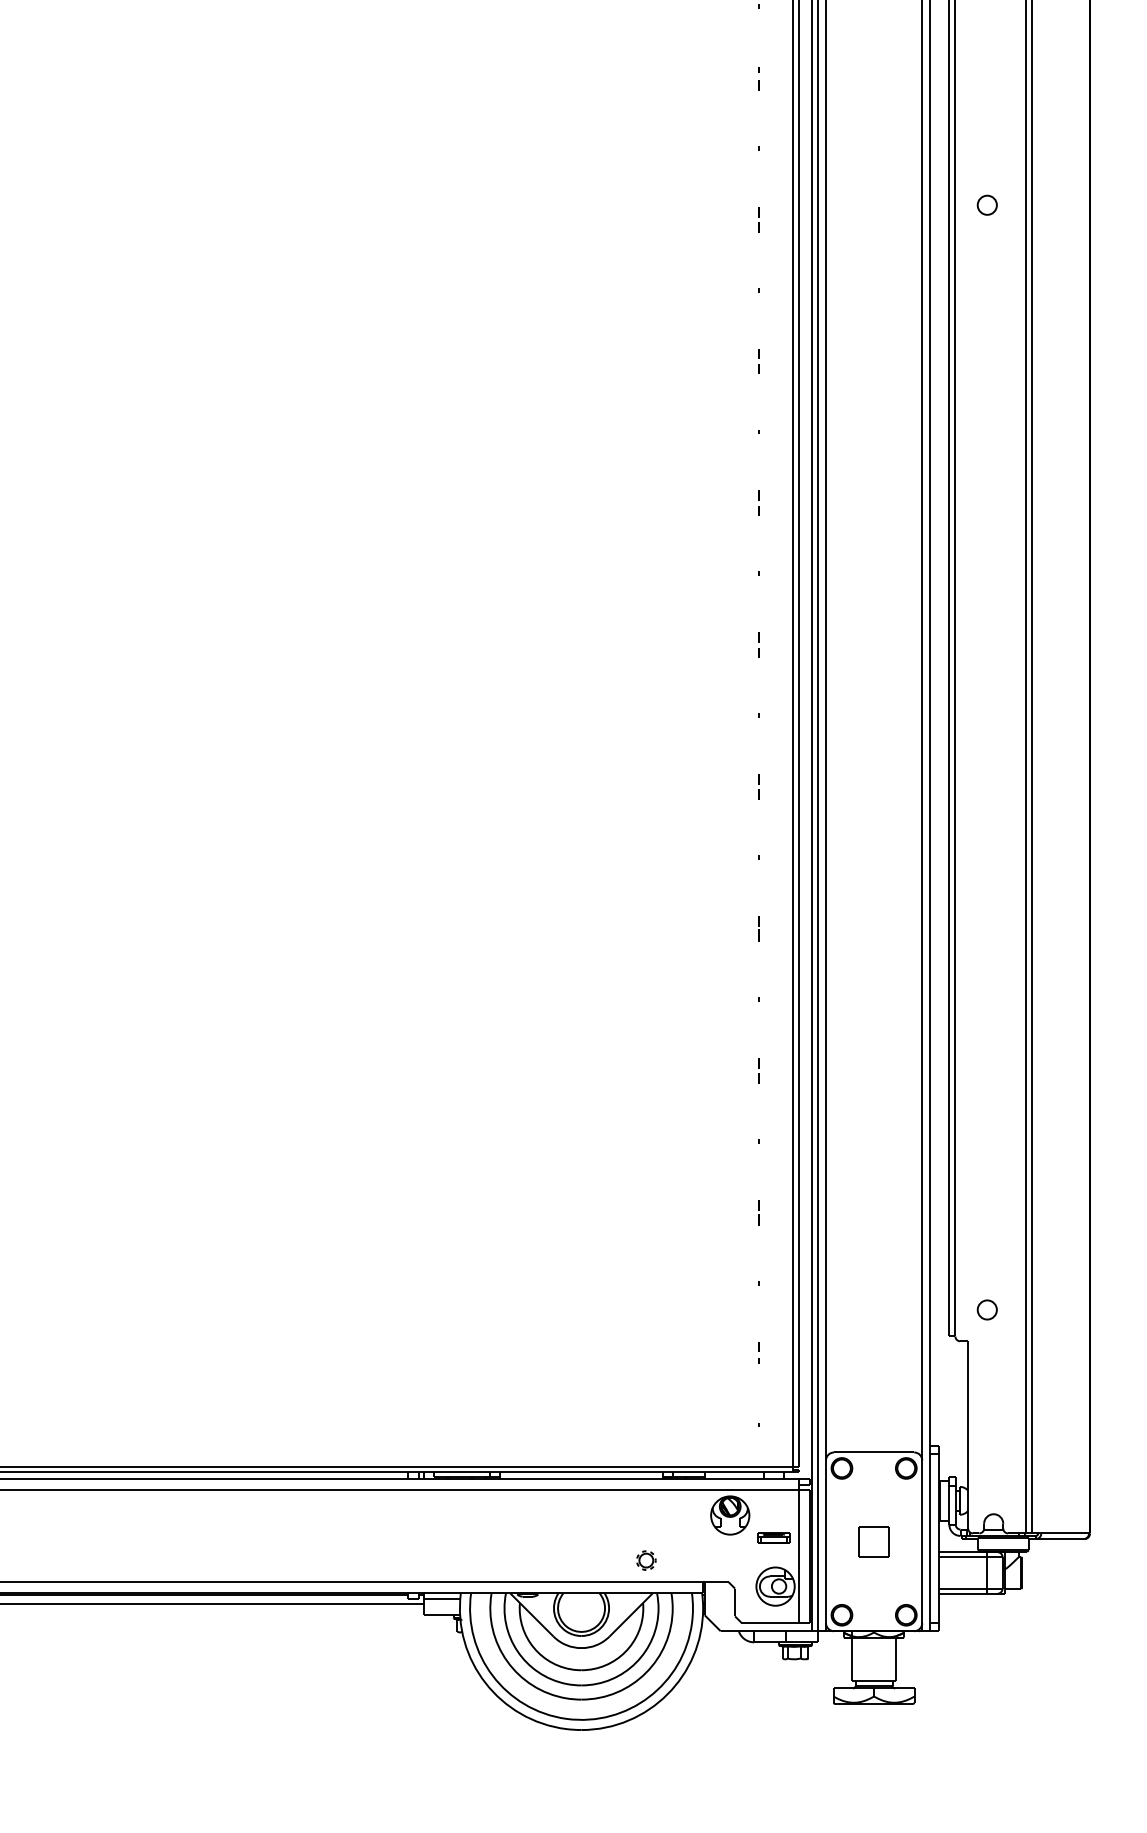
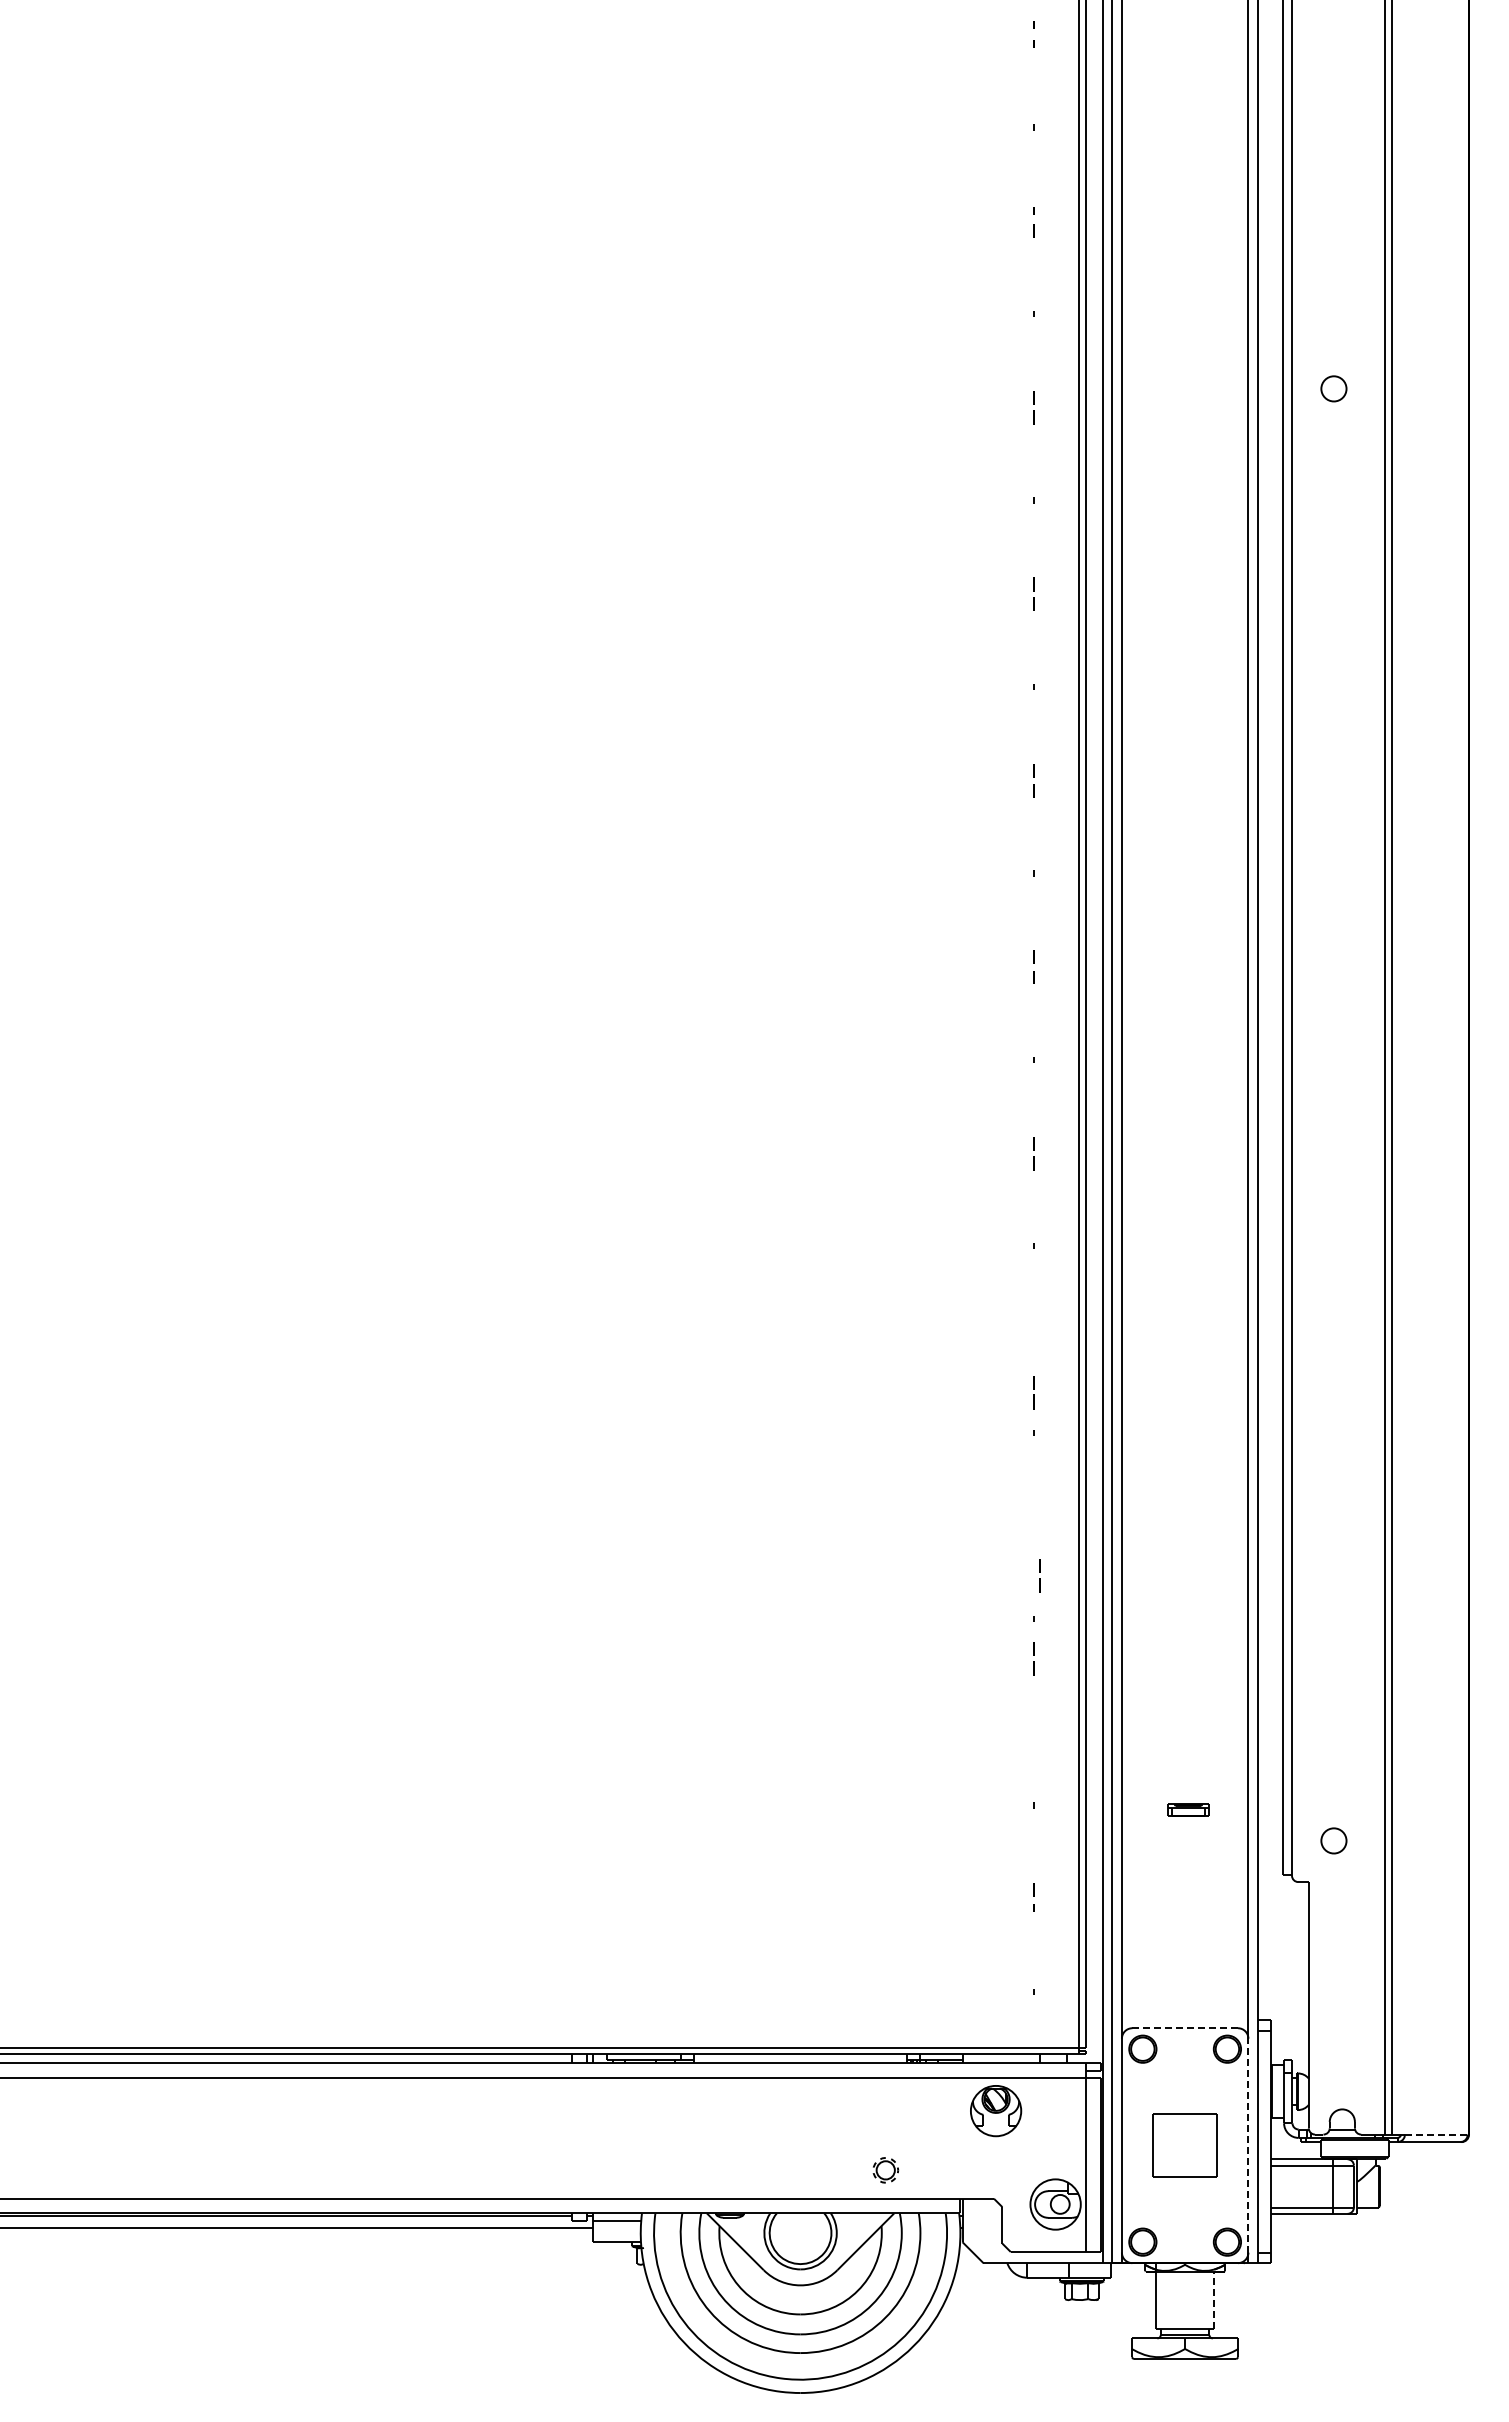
line: (758, 930) -> (1033, 1394), moved
line: (758, 1068) -> (1039, 1572), moved
line: (758, 1210) -> (1033, 1655), moved
line: (874, 1452) -> (1185, 2028), solid -> dashed
line: (1065, 1533) -> (1436, 2134), solid -> dashed
part: (773, 1537) -> (1188, 1809), moved
part: (873, 1541) -> (1184, 2145), size x1.6
line: (922, 1541) -> (1248, 2145), solid -> dashed
line: (896, 1659) -> (1214, 2300), solid -> dashed

